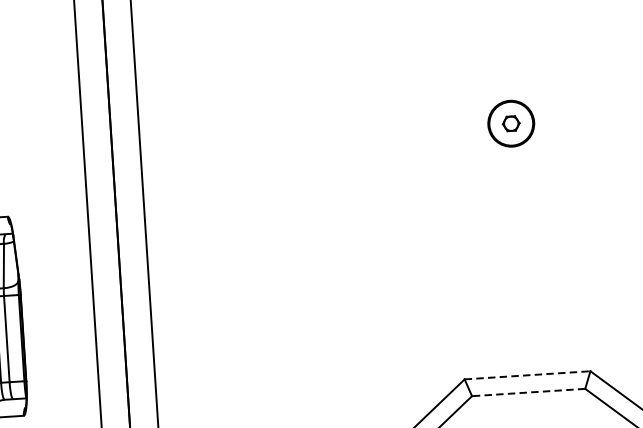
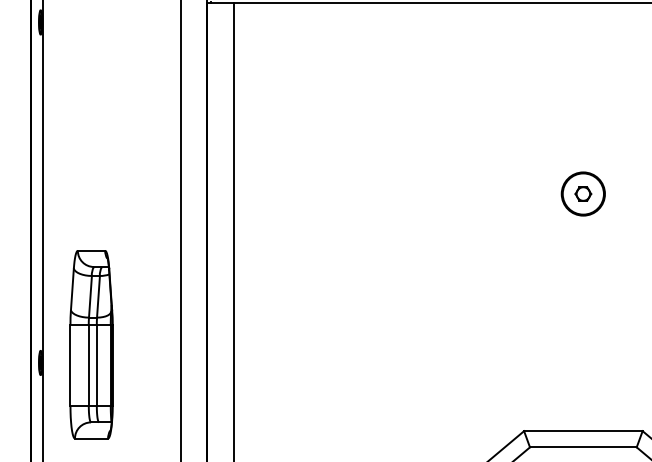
line: (527, 375) -> (583, 431), dashed -> solid
line: (527, 392) -> (582, 447), dashed -> solid

